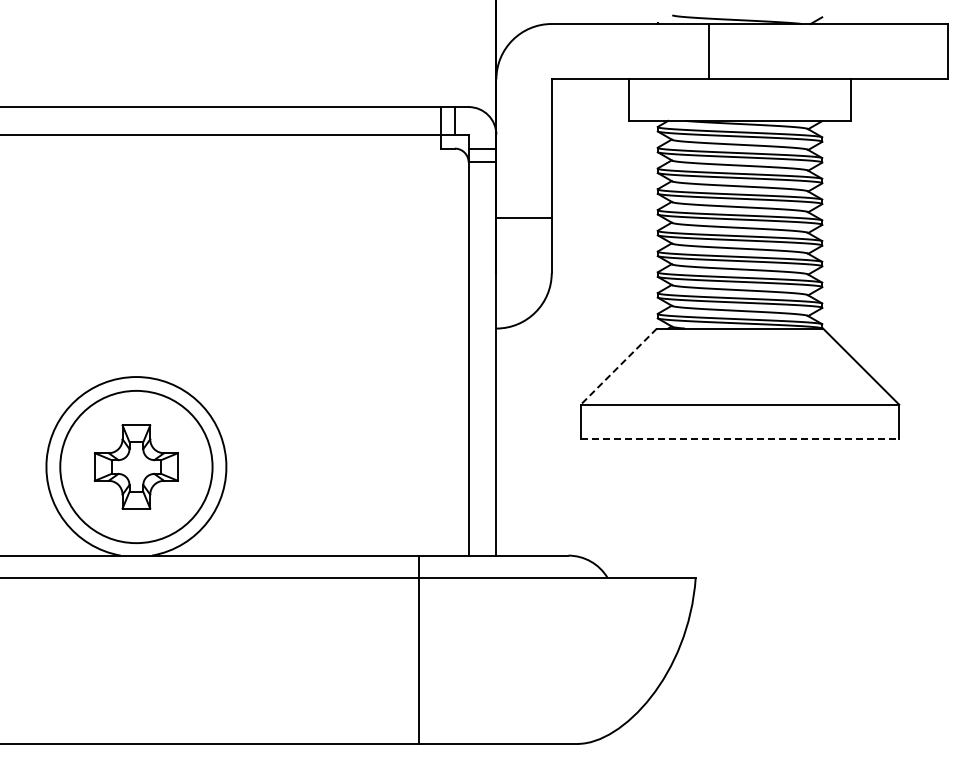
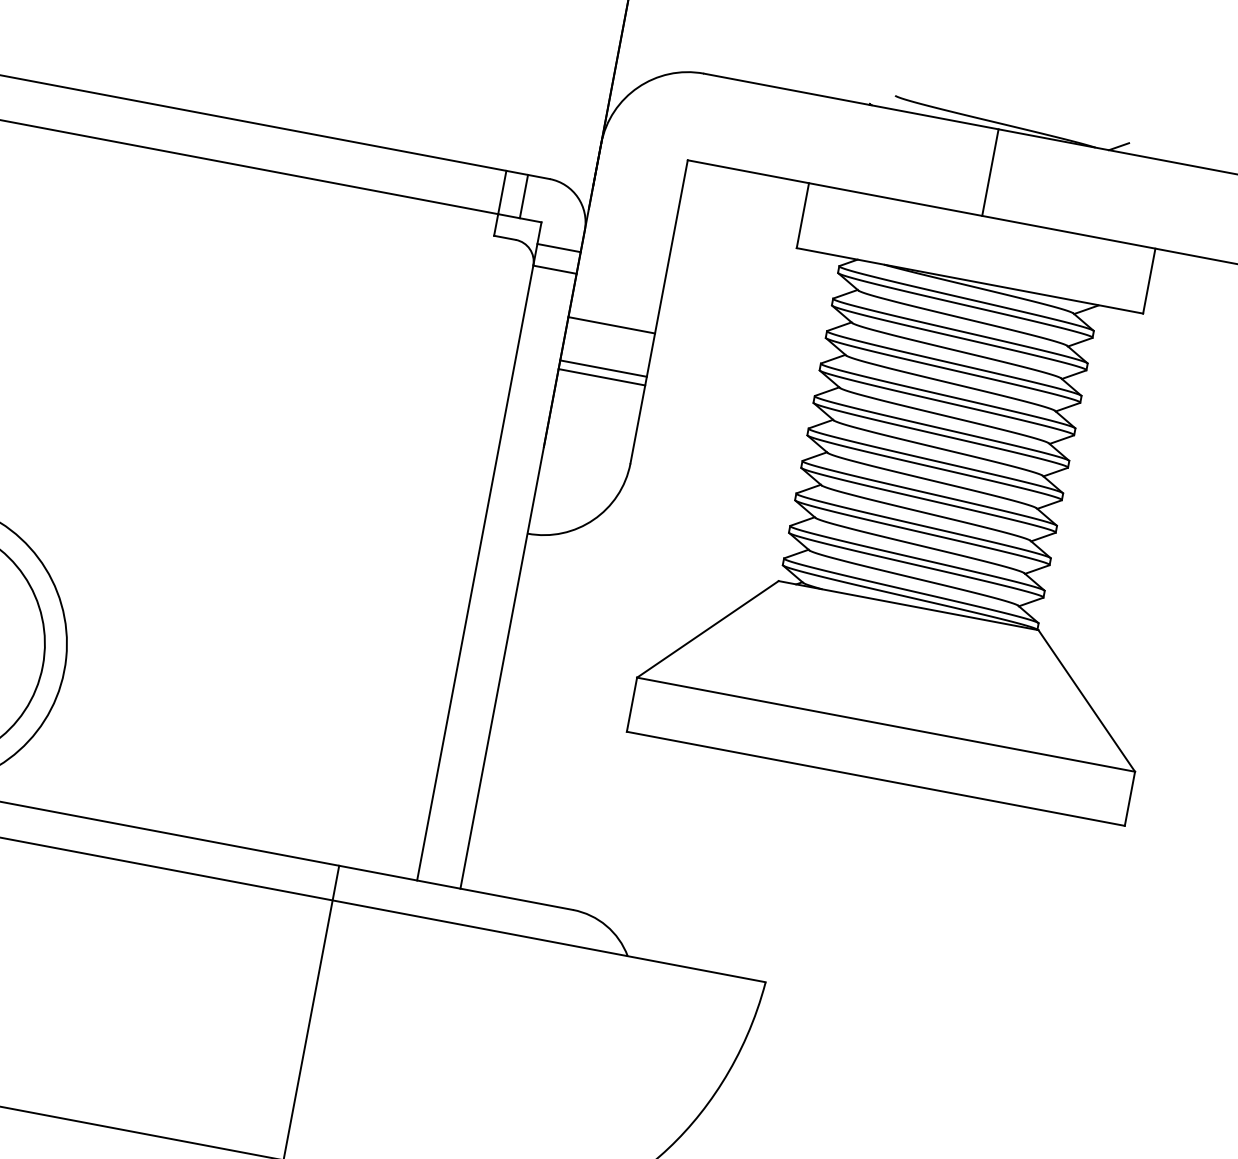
line: (709, 51) -> (991, 172), moved
line: (523, 190) -> (610, 325), added
line: (523, 223) -> (601, 377), added
line: (618, 366) -> (707, 629), dashed -> solid
line: (740, 439) -> (876, 779), dashed -> solid

